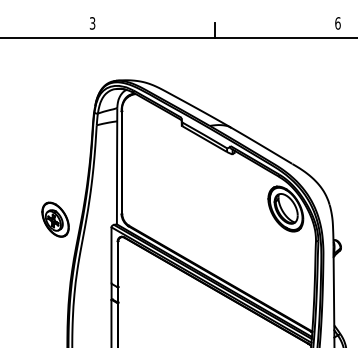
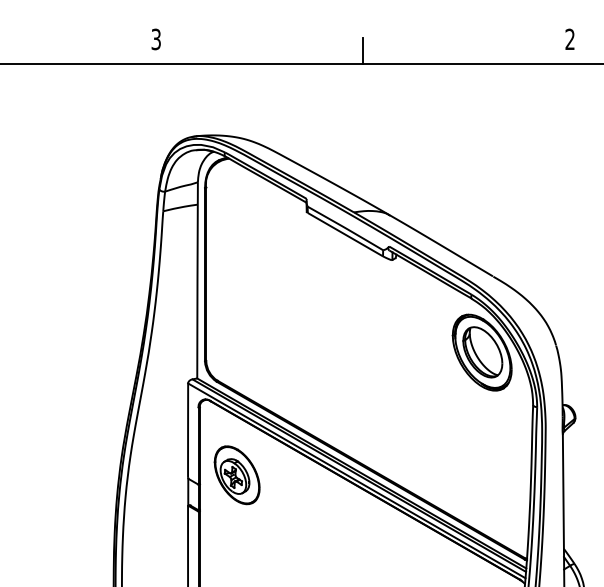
text: (337, 23) -> (569, 39), 6 -> 2
part: (55, 219) -> (237, 474), moved

